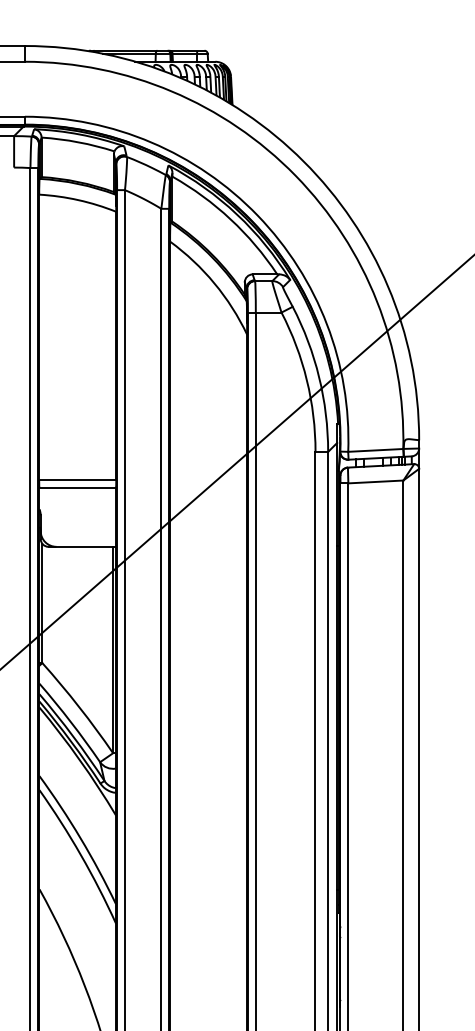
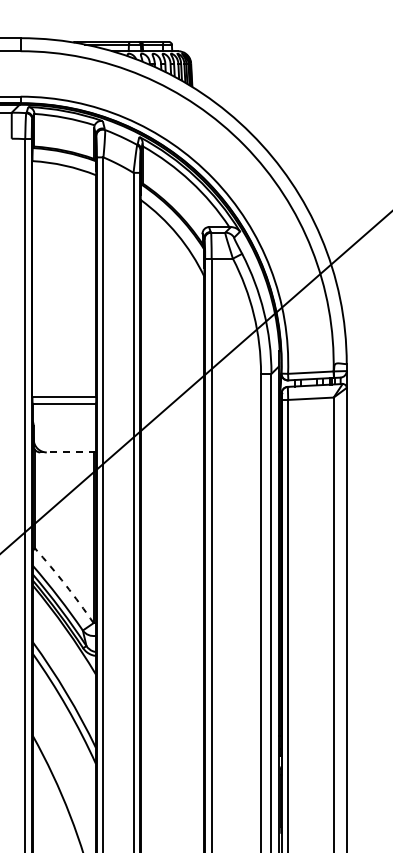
line: (82, 546) -> (68, 452), solid -> dashed
arc: (79, 707) -> (65, 585), solid -> dashed

